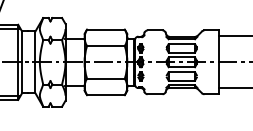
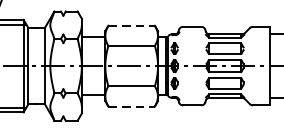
line: (105, 29) -> (131, 25), solid -> dashed
line: (105, 95) -> (131, 106), solid -> dashed

